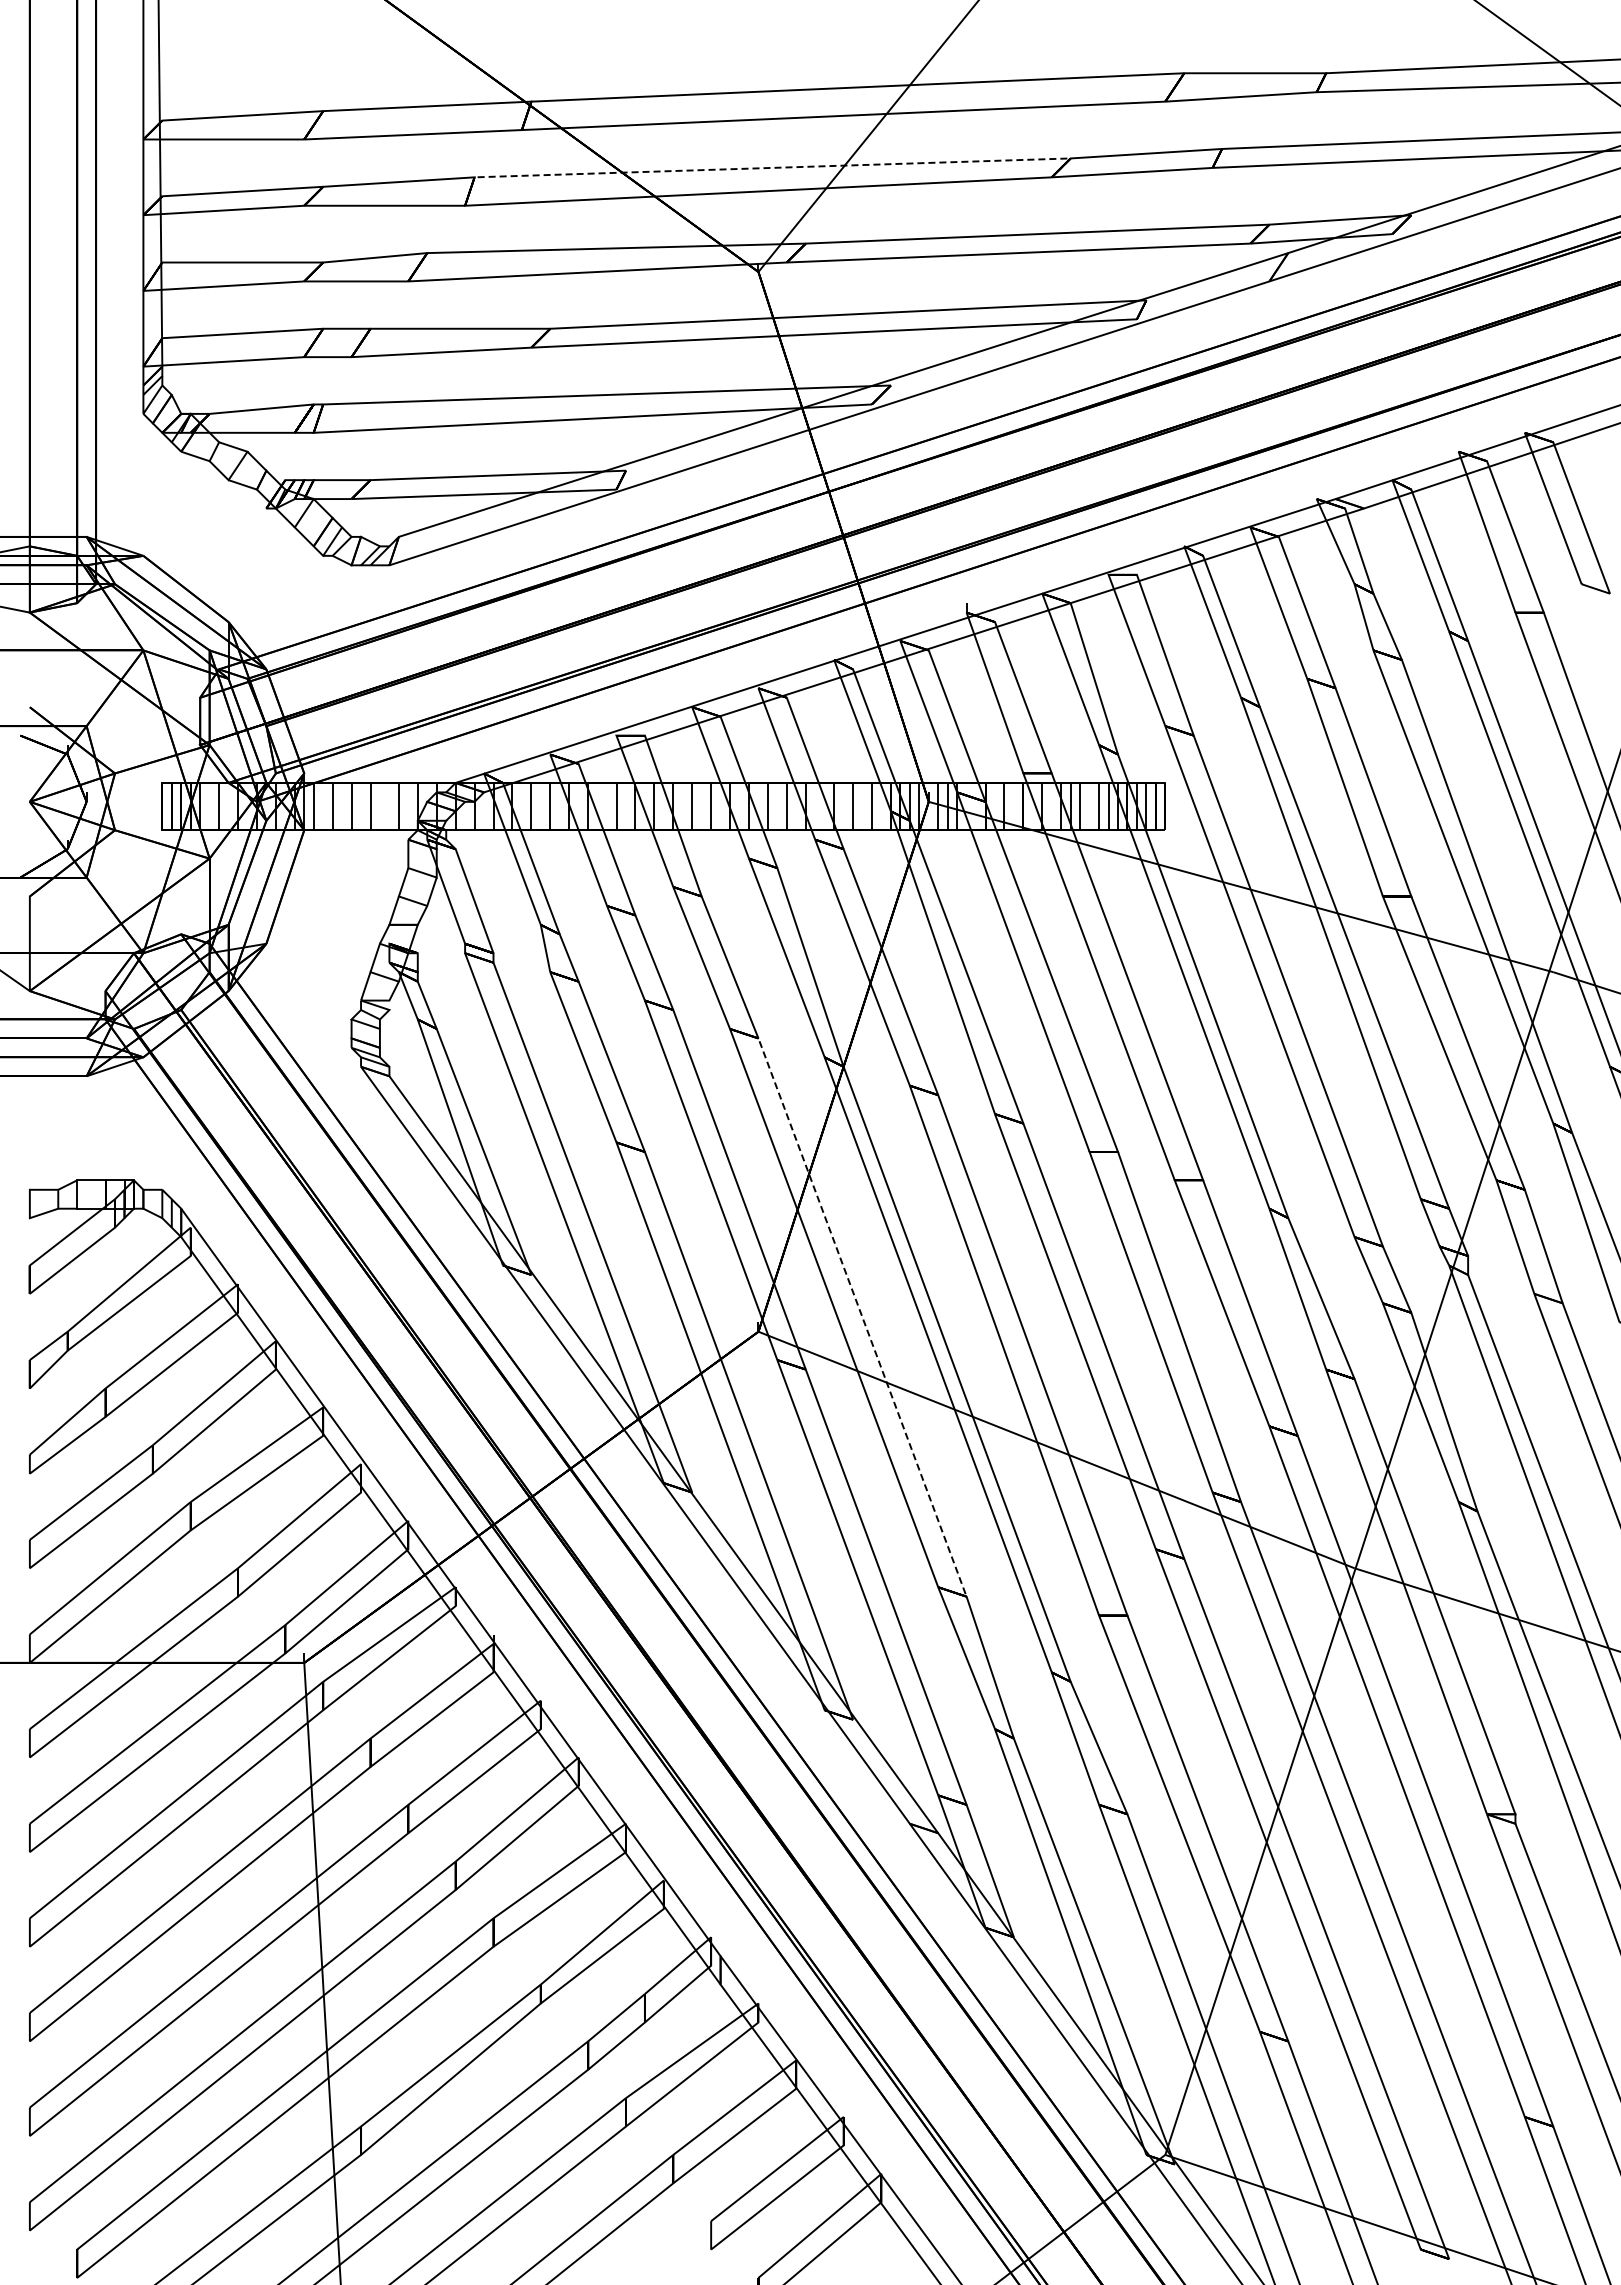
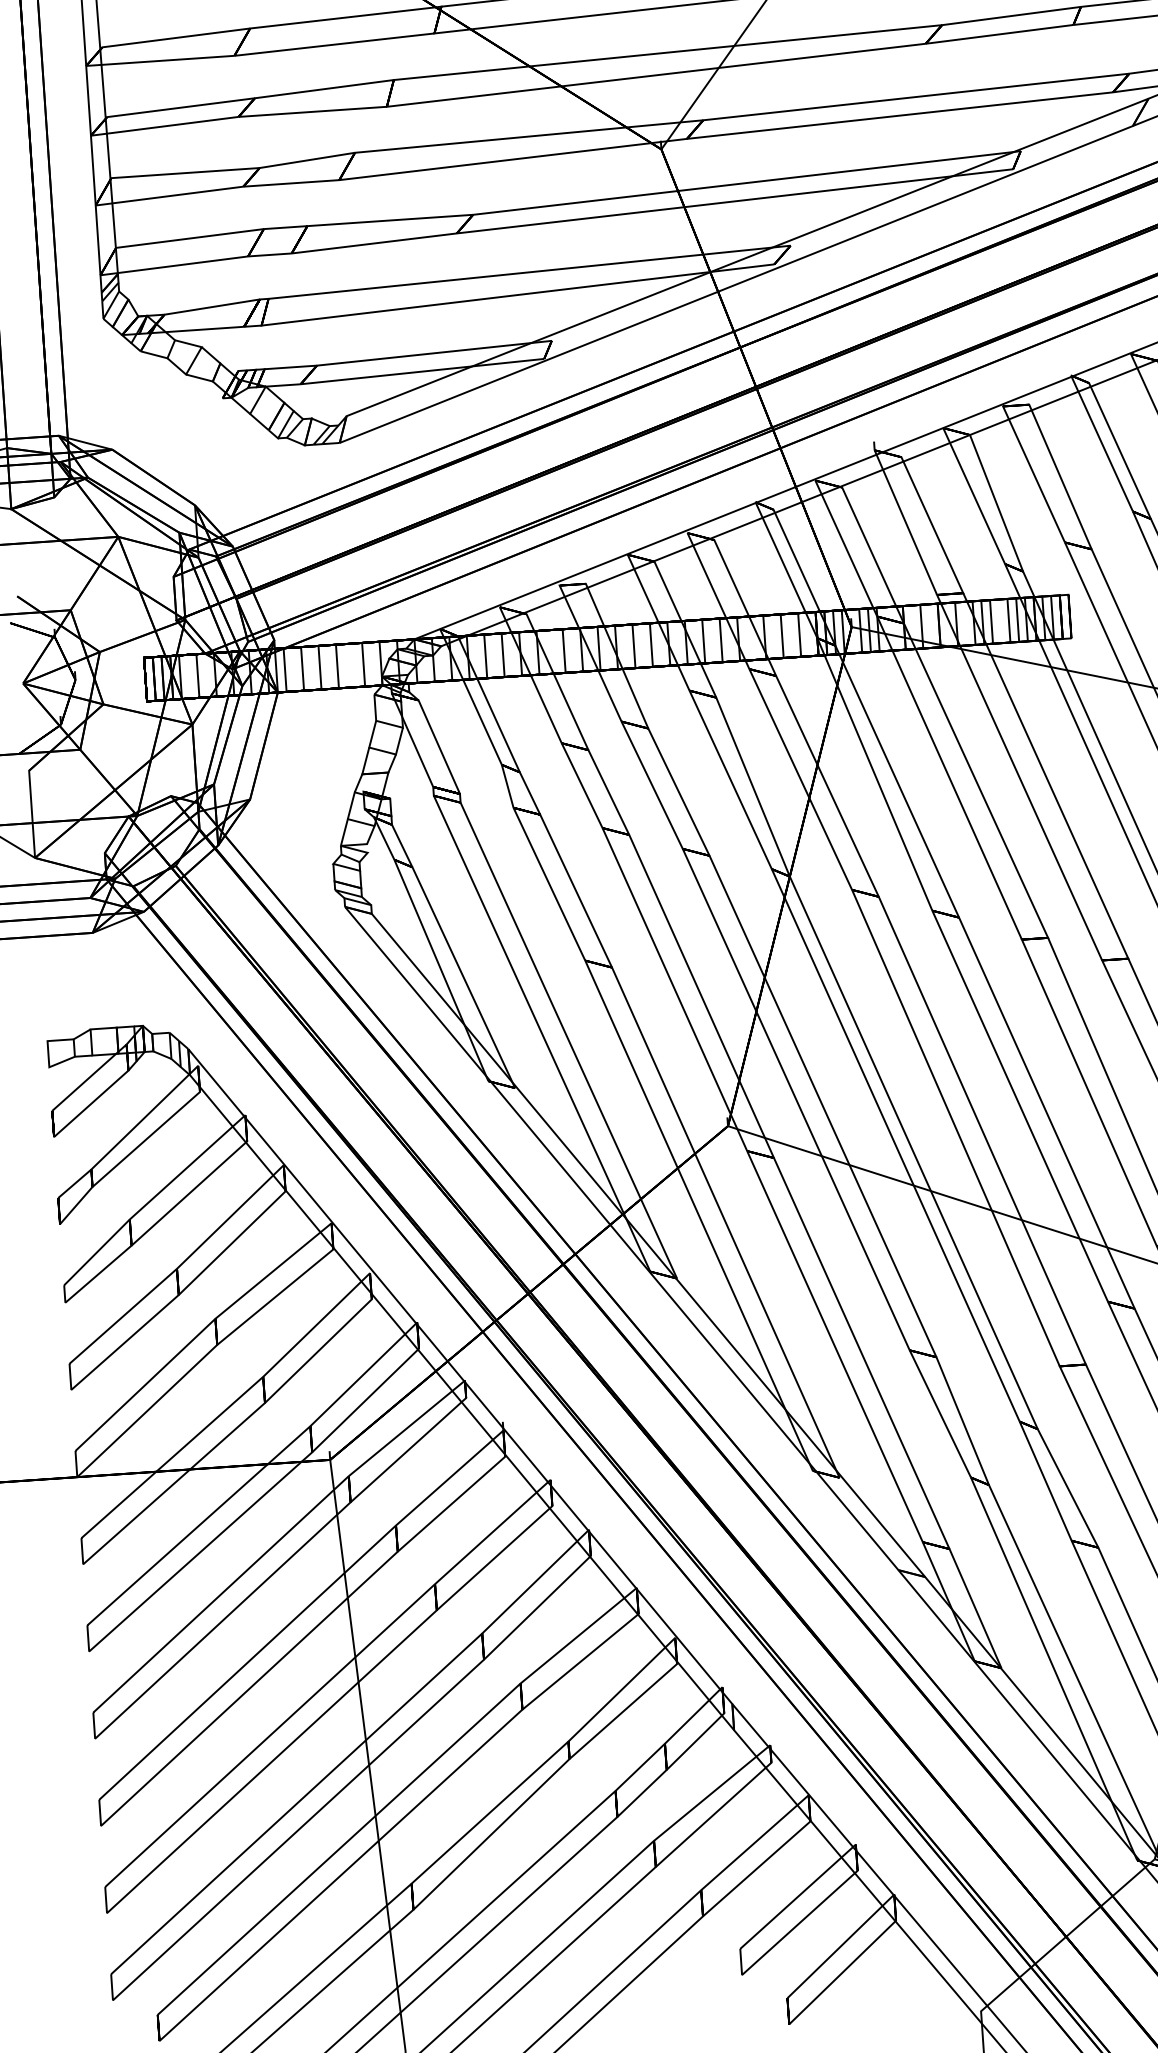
line: (771, 167) -> (666, 52), dashed -> solid
line: (862, 1317) -> (822, 1106), dashed -> solid

